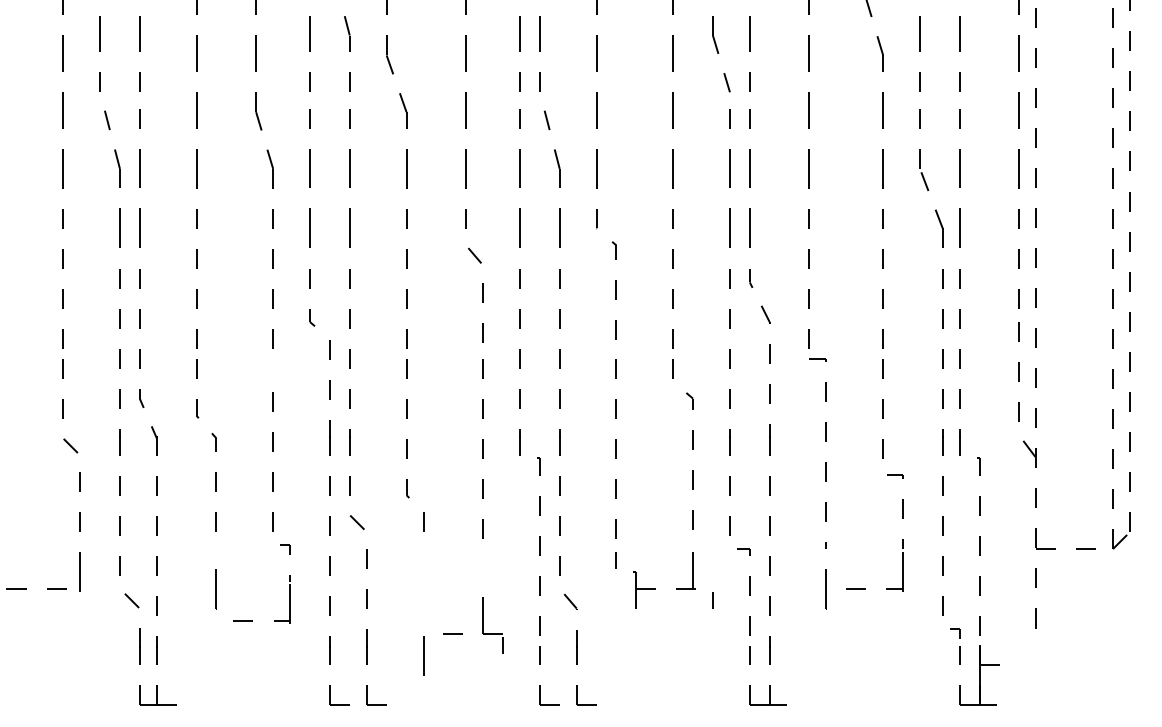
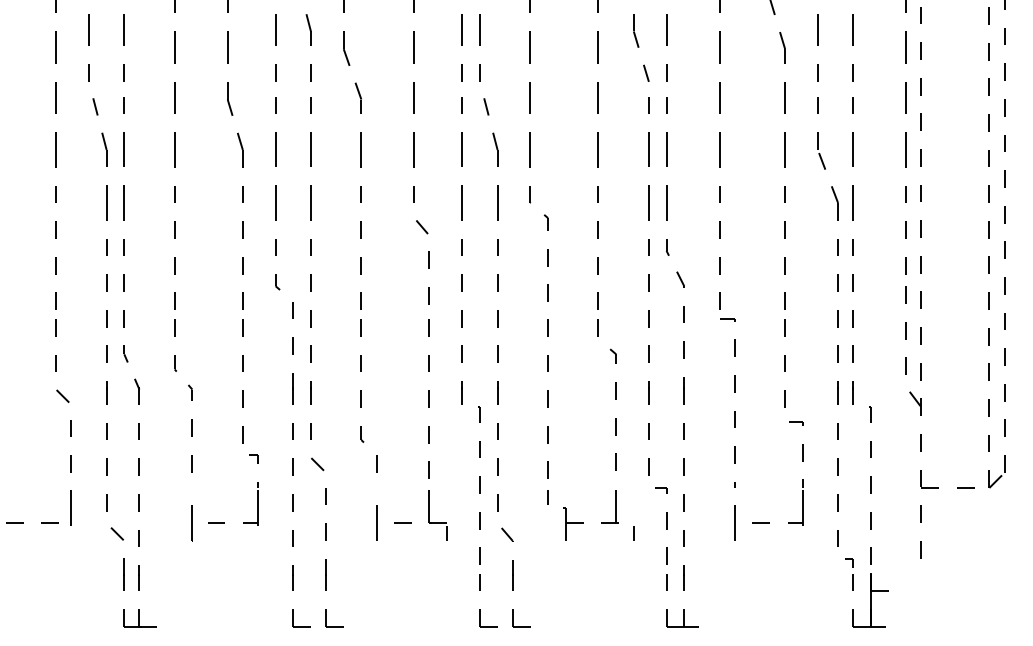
part: (272, 512) -> (242, 426), moved
part: (482, 625) -> (428, 515), moved
line: (423, 655) -> (376, 522), moved

